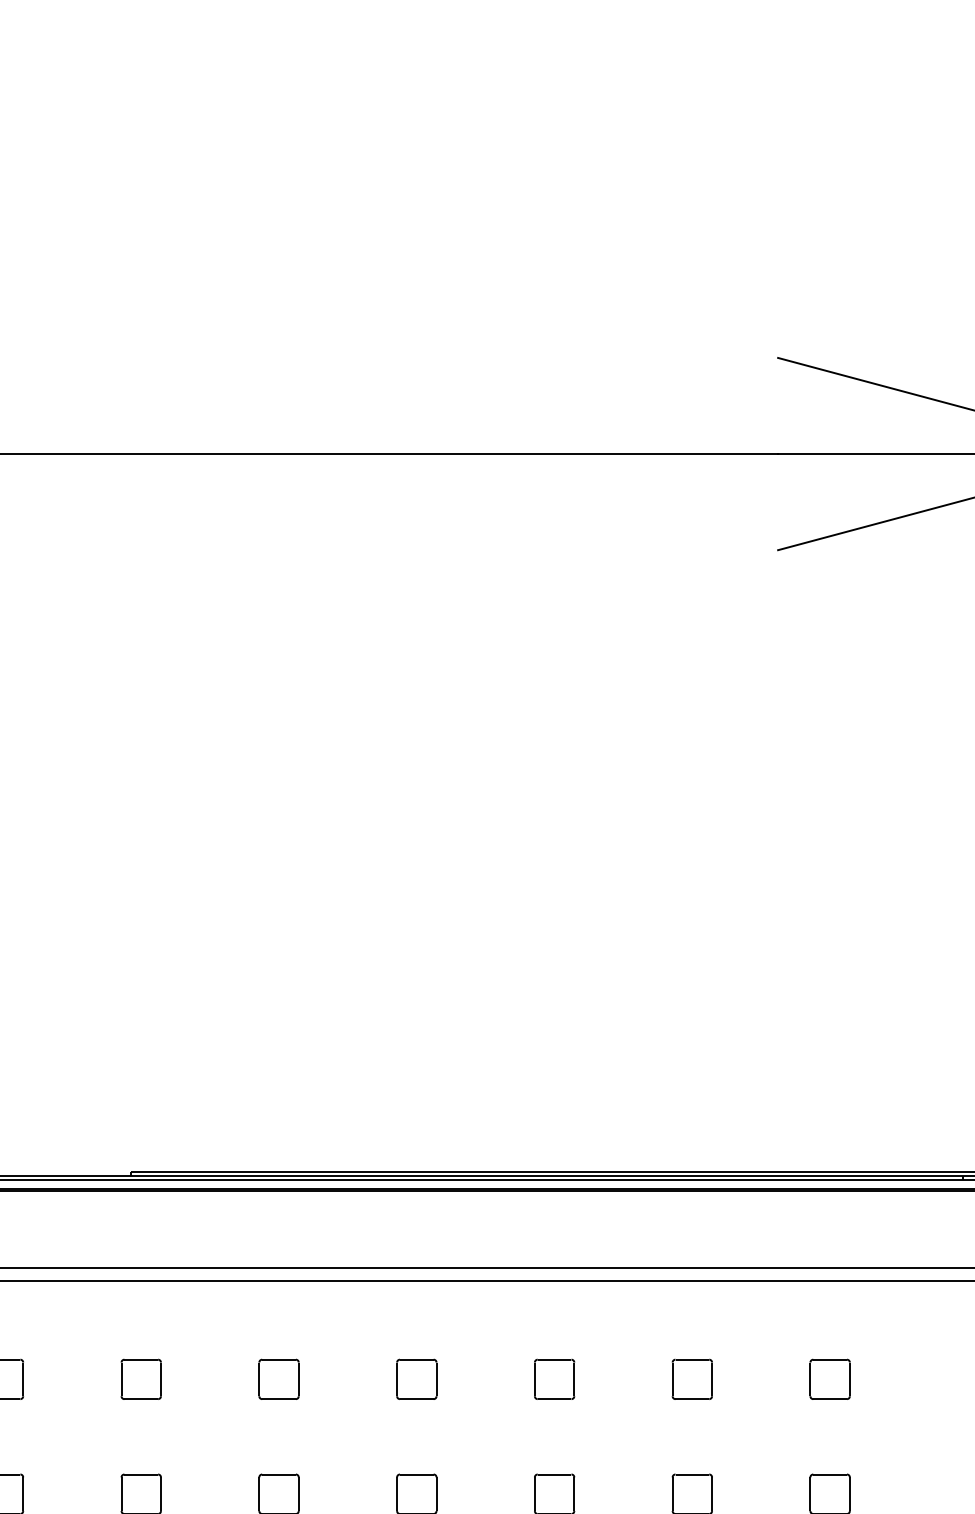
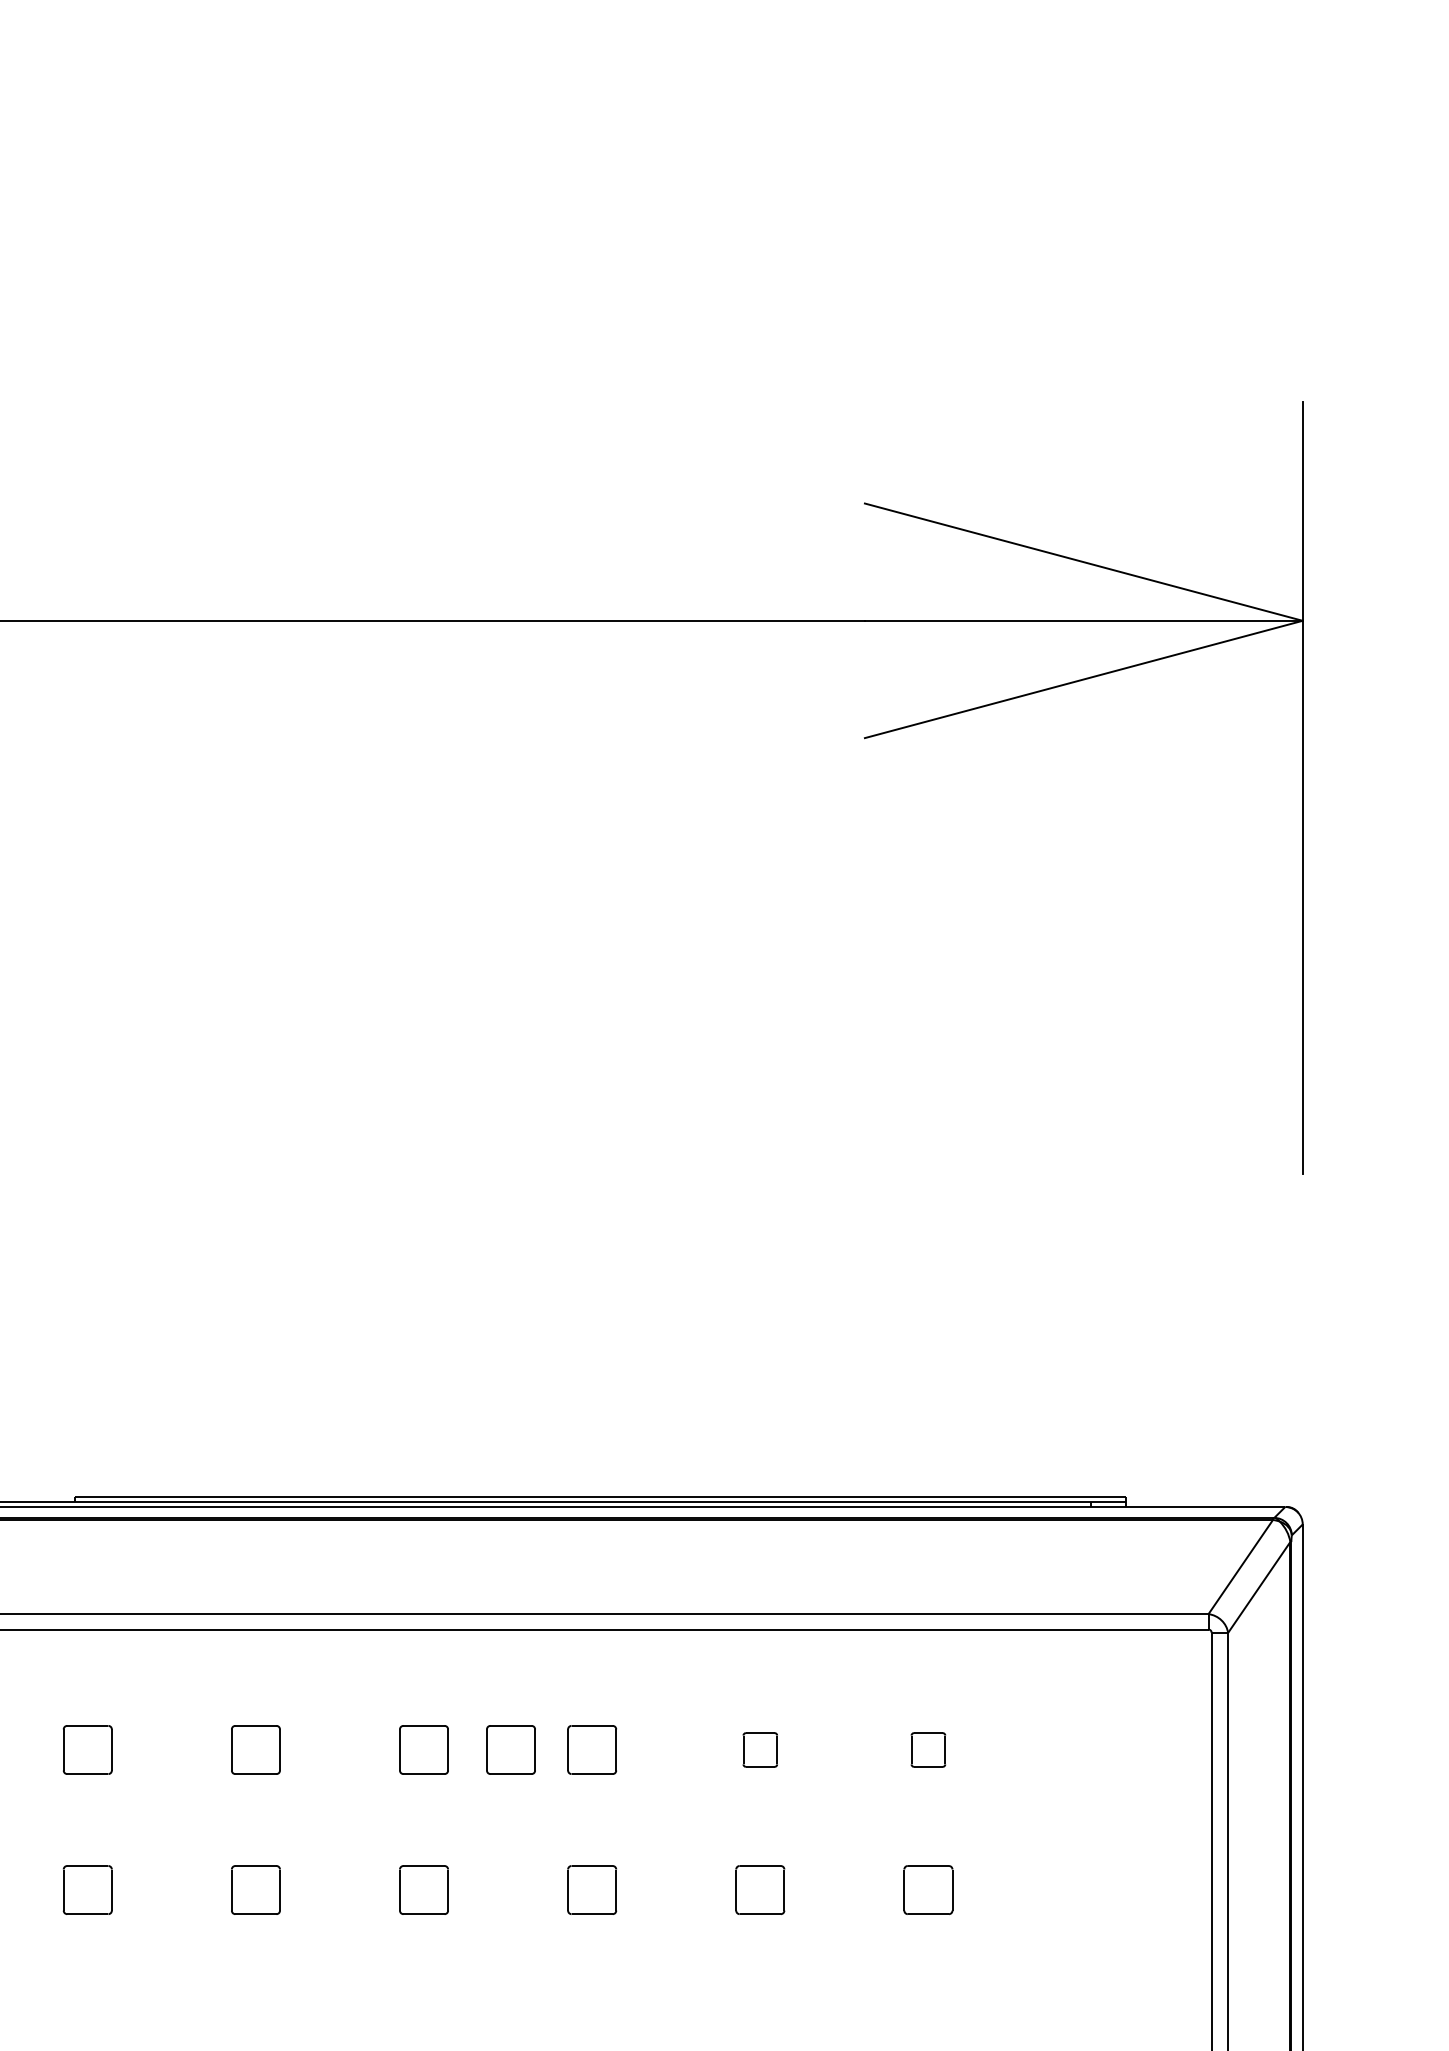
part: (487, 1379) -> (510, 1749), added
part: (692, 1379) -> (760, 1749), size x0.7
part: (830, 1379) -> (928, 1749), size x0.7

